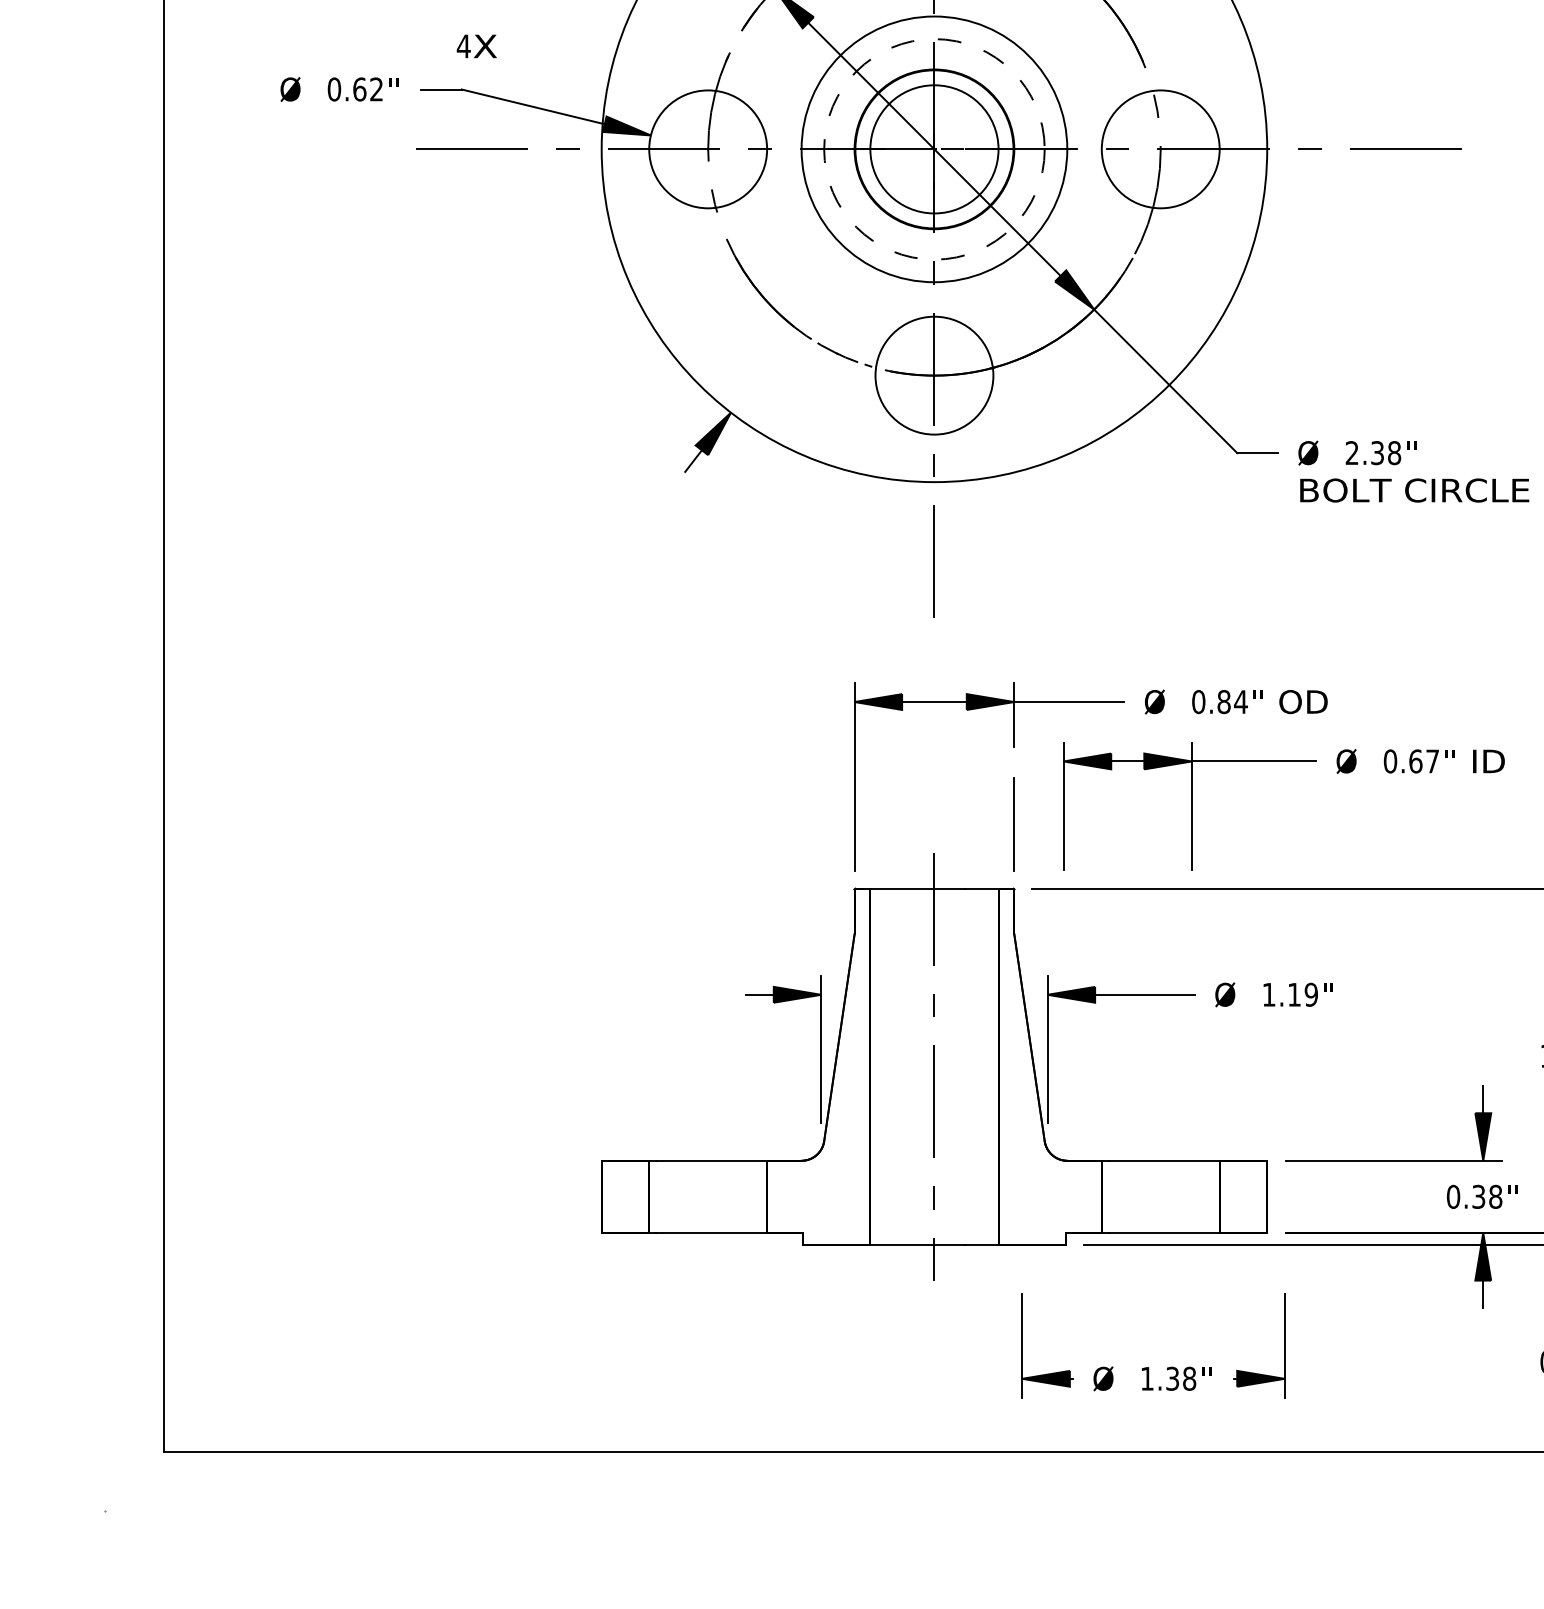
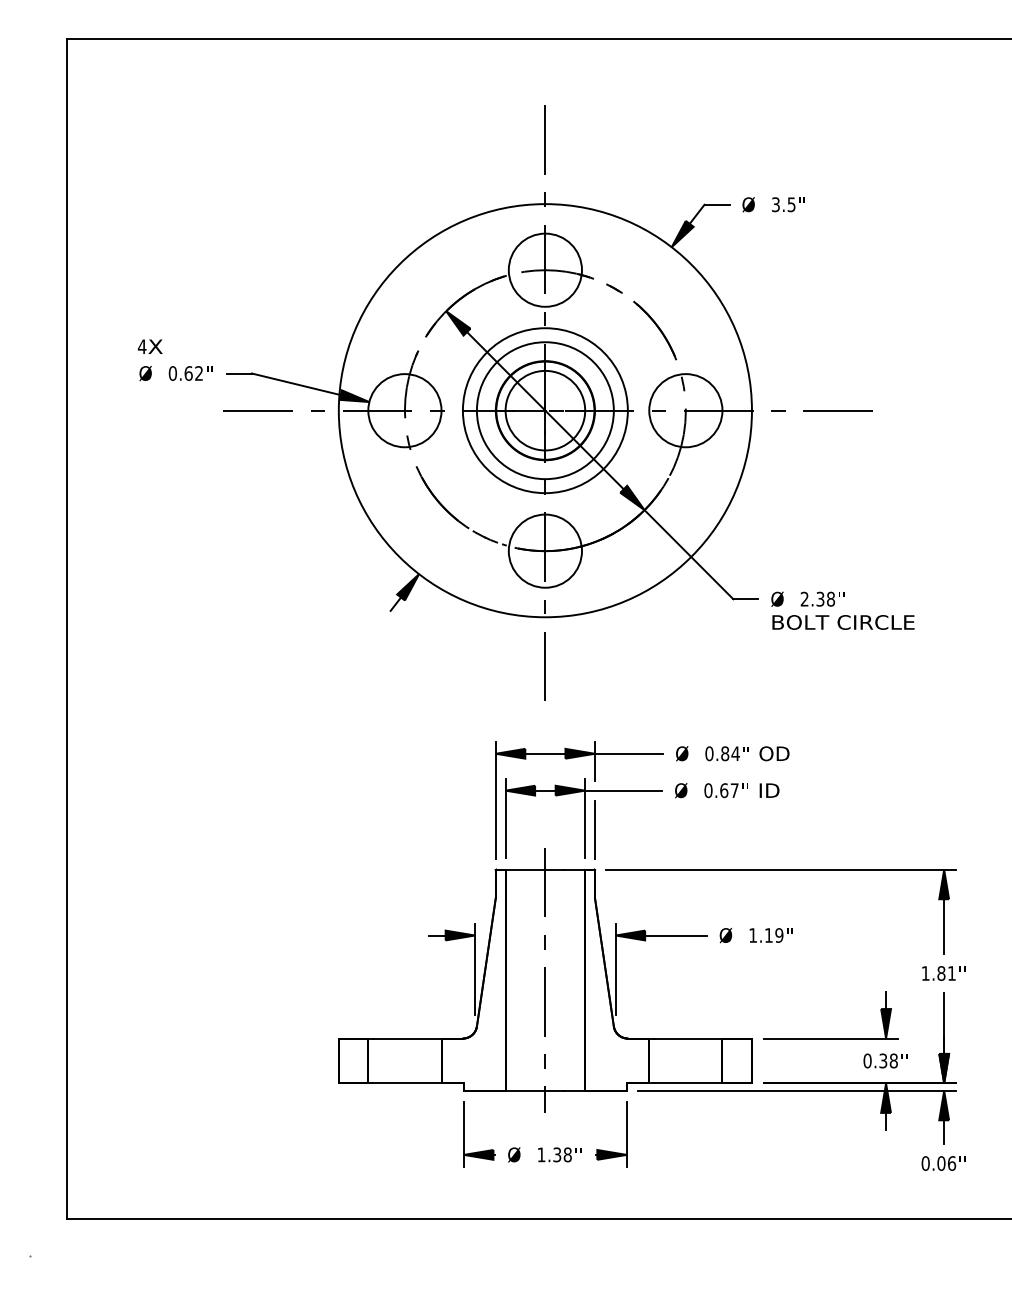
text: (475, 45) -> (149, 346), moved
circle: (933, 149) -> (544, 410), dashed -> solid
part: (1284, 762) -> (642, 791), moved
part: (1148, 1366) -> (542, 1147), moved

